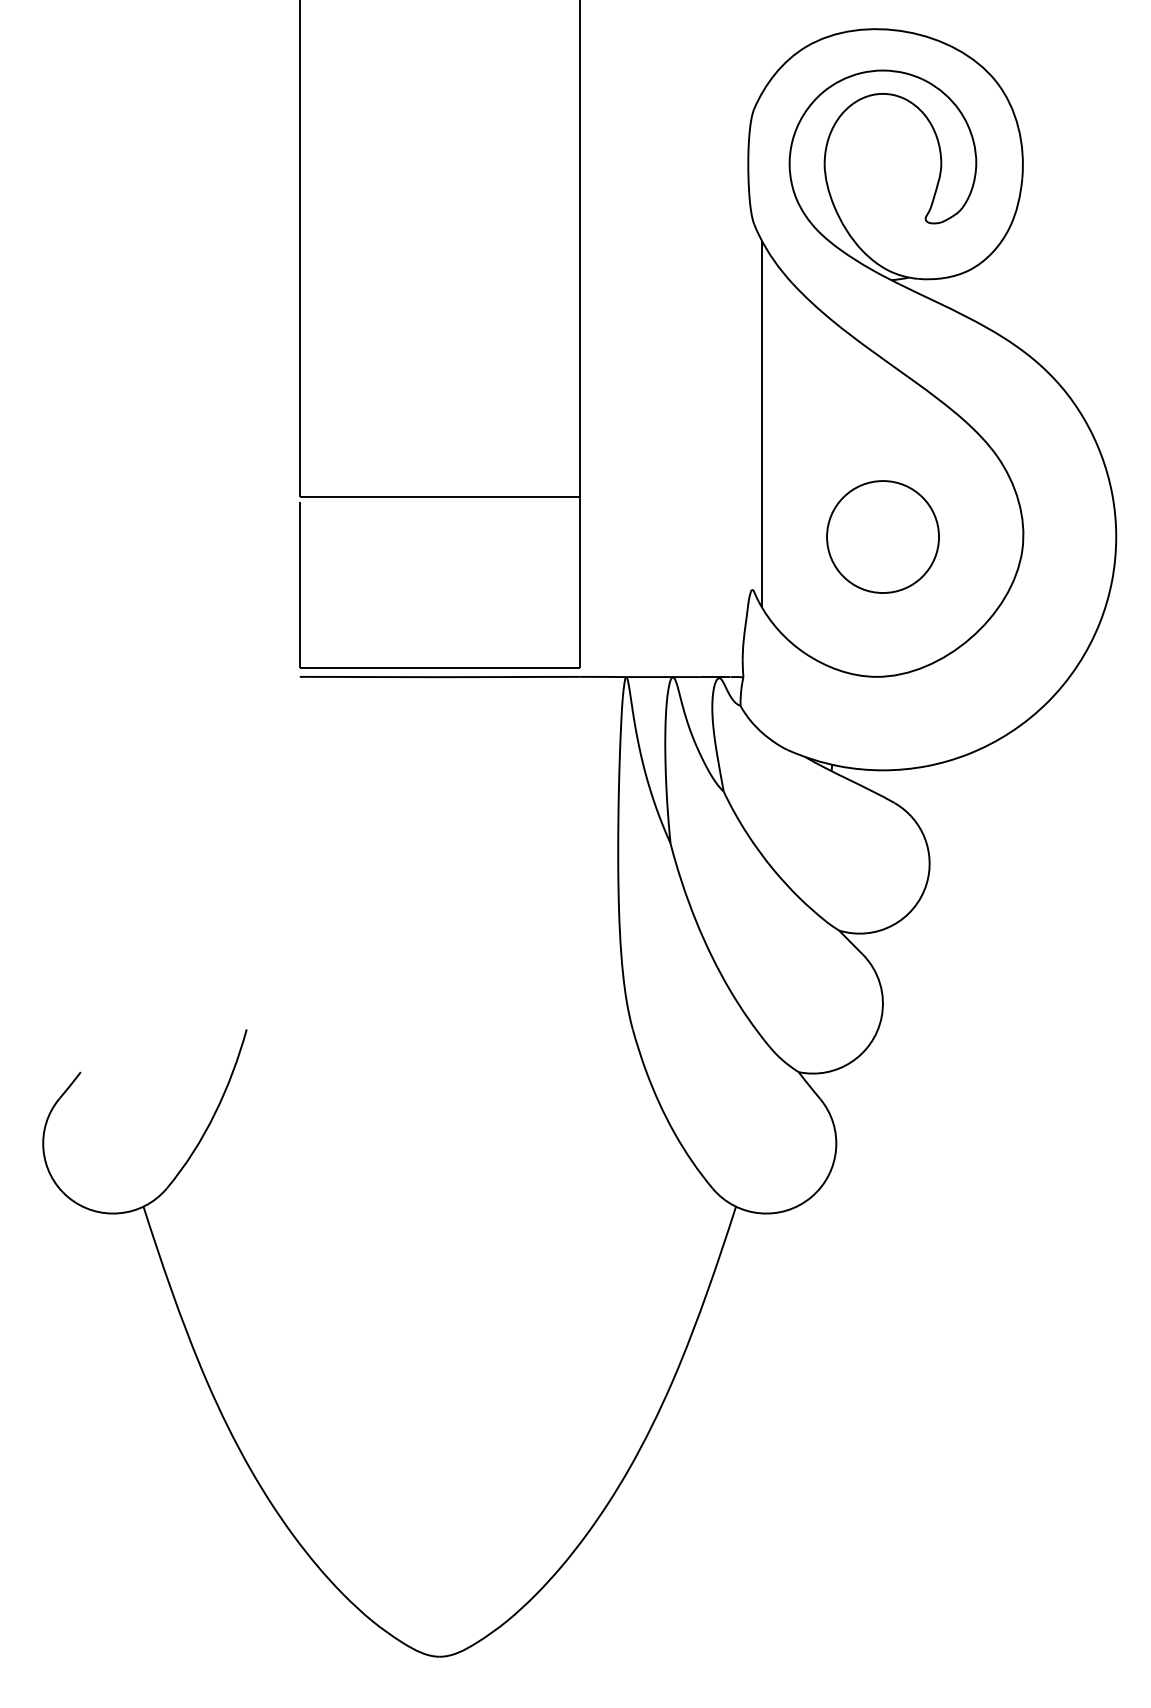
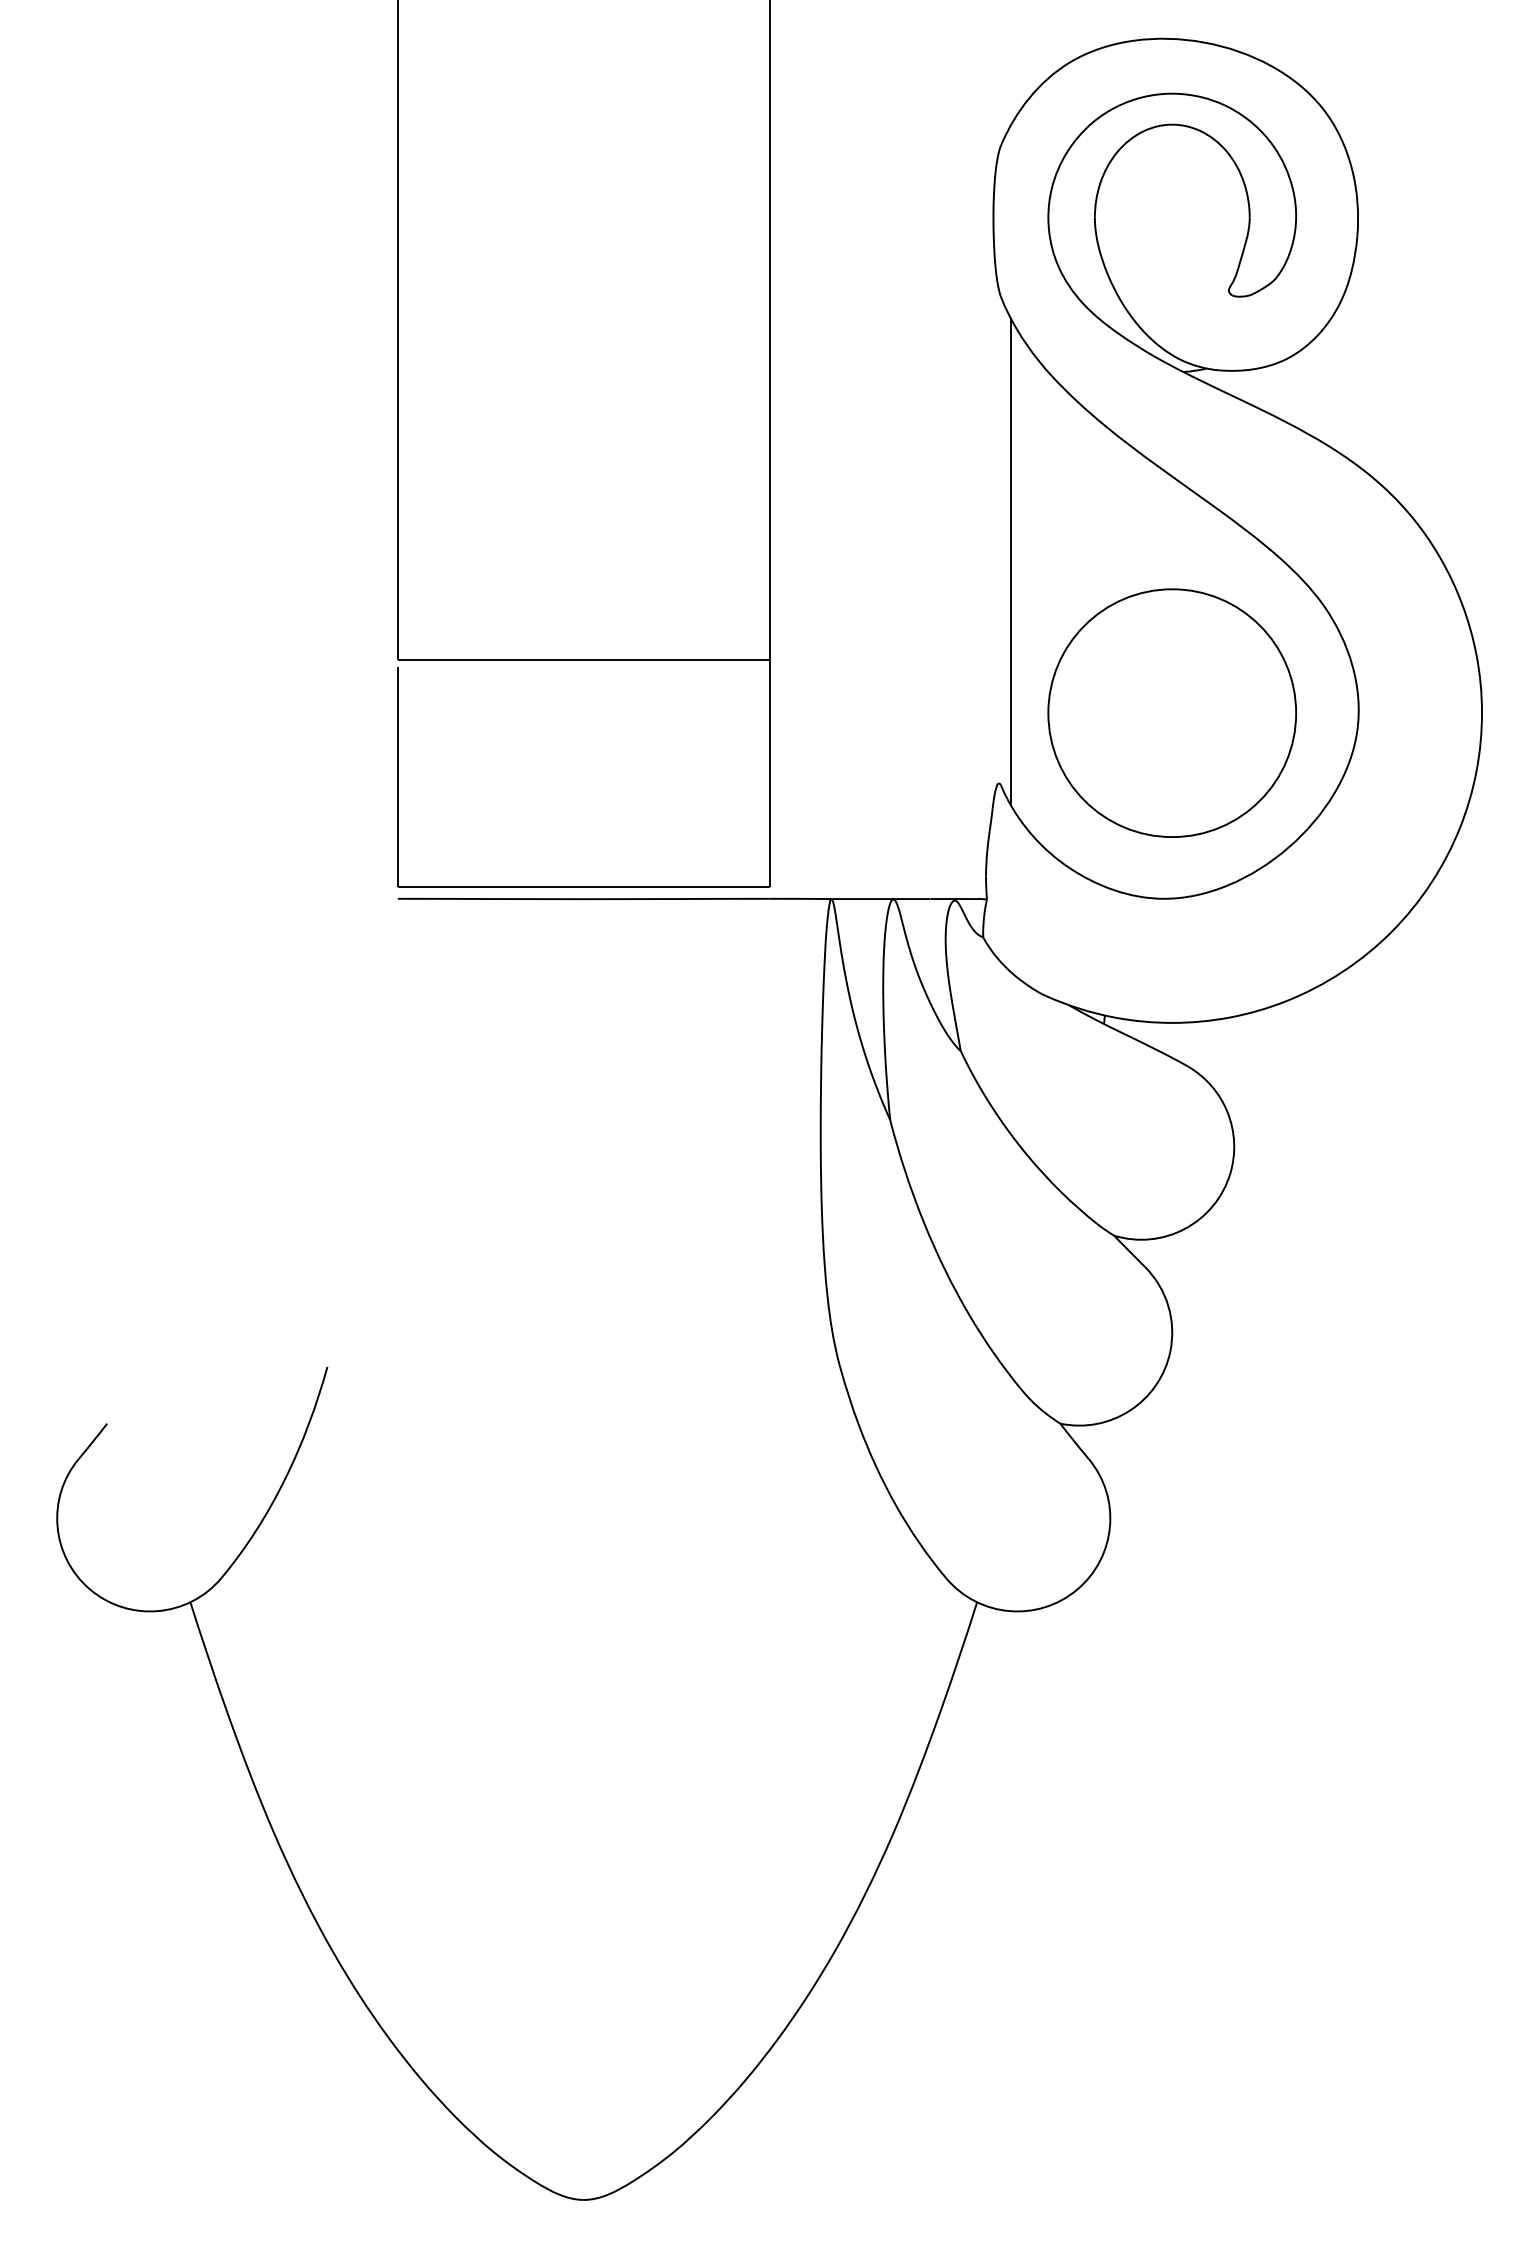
part: (883, 536) -> (1172, 712), size x1.67

